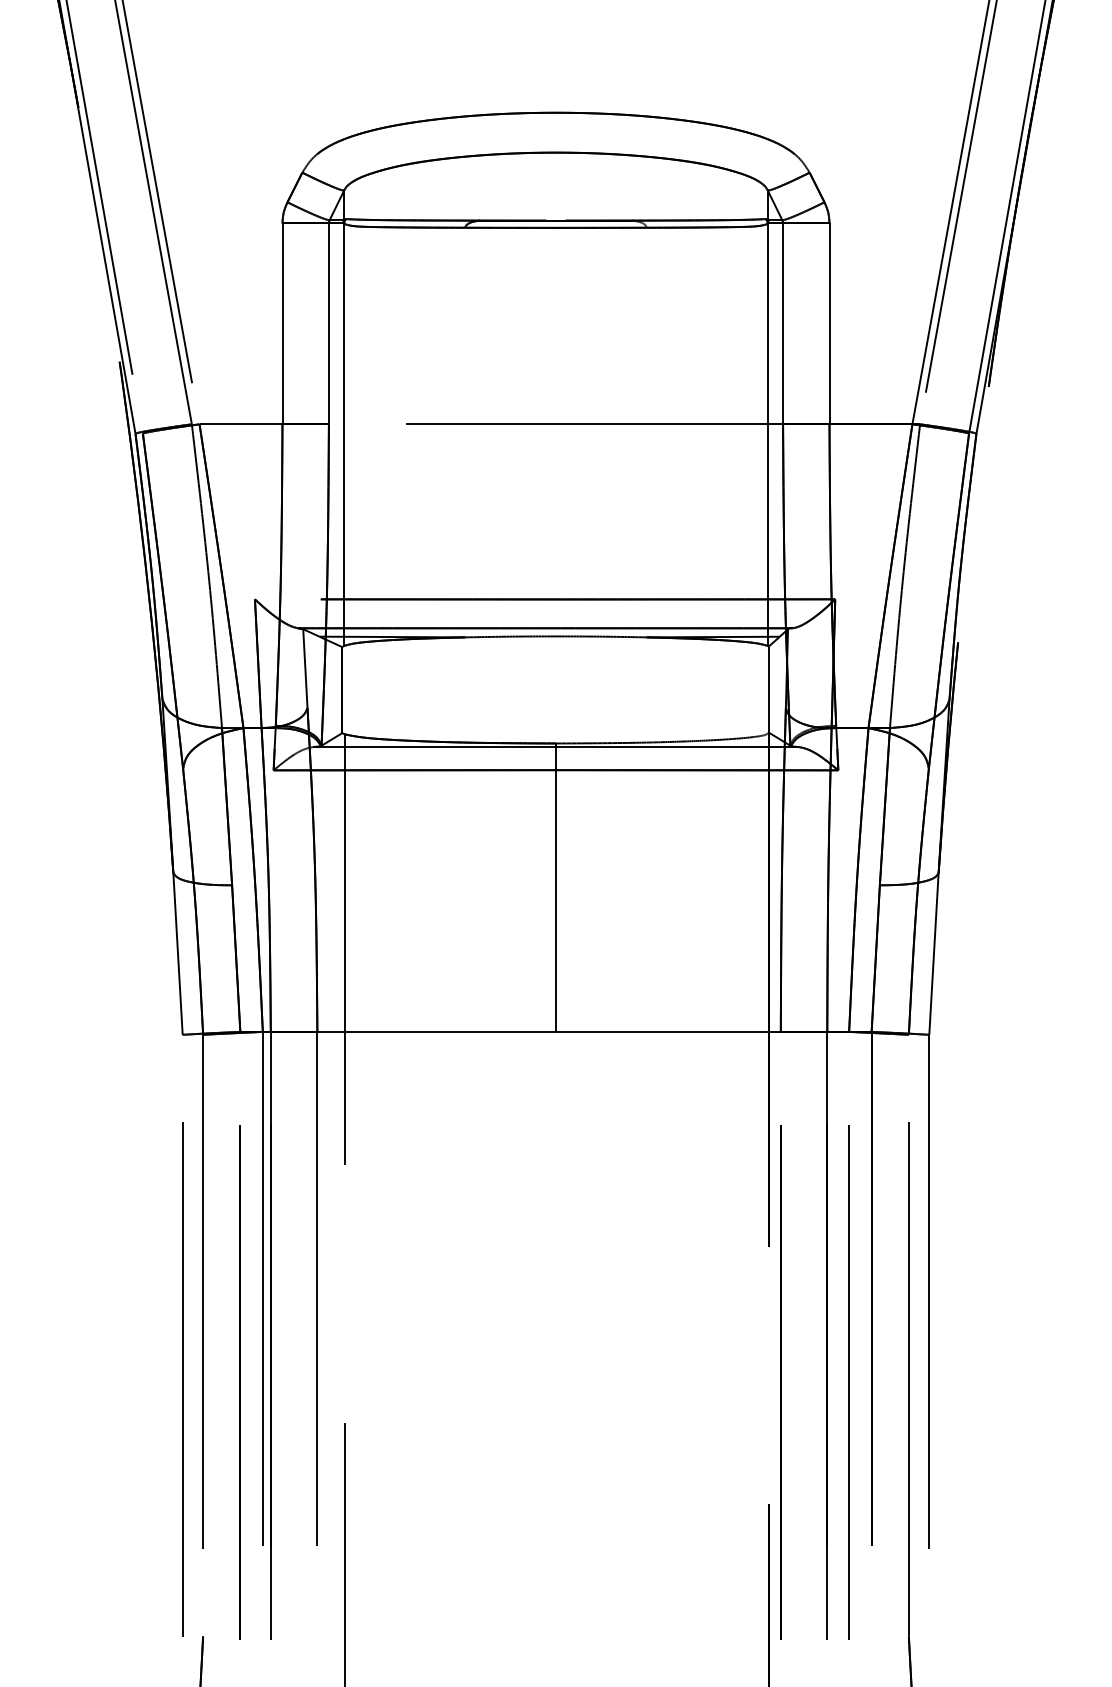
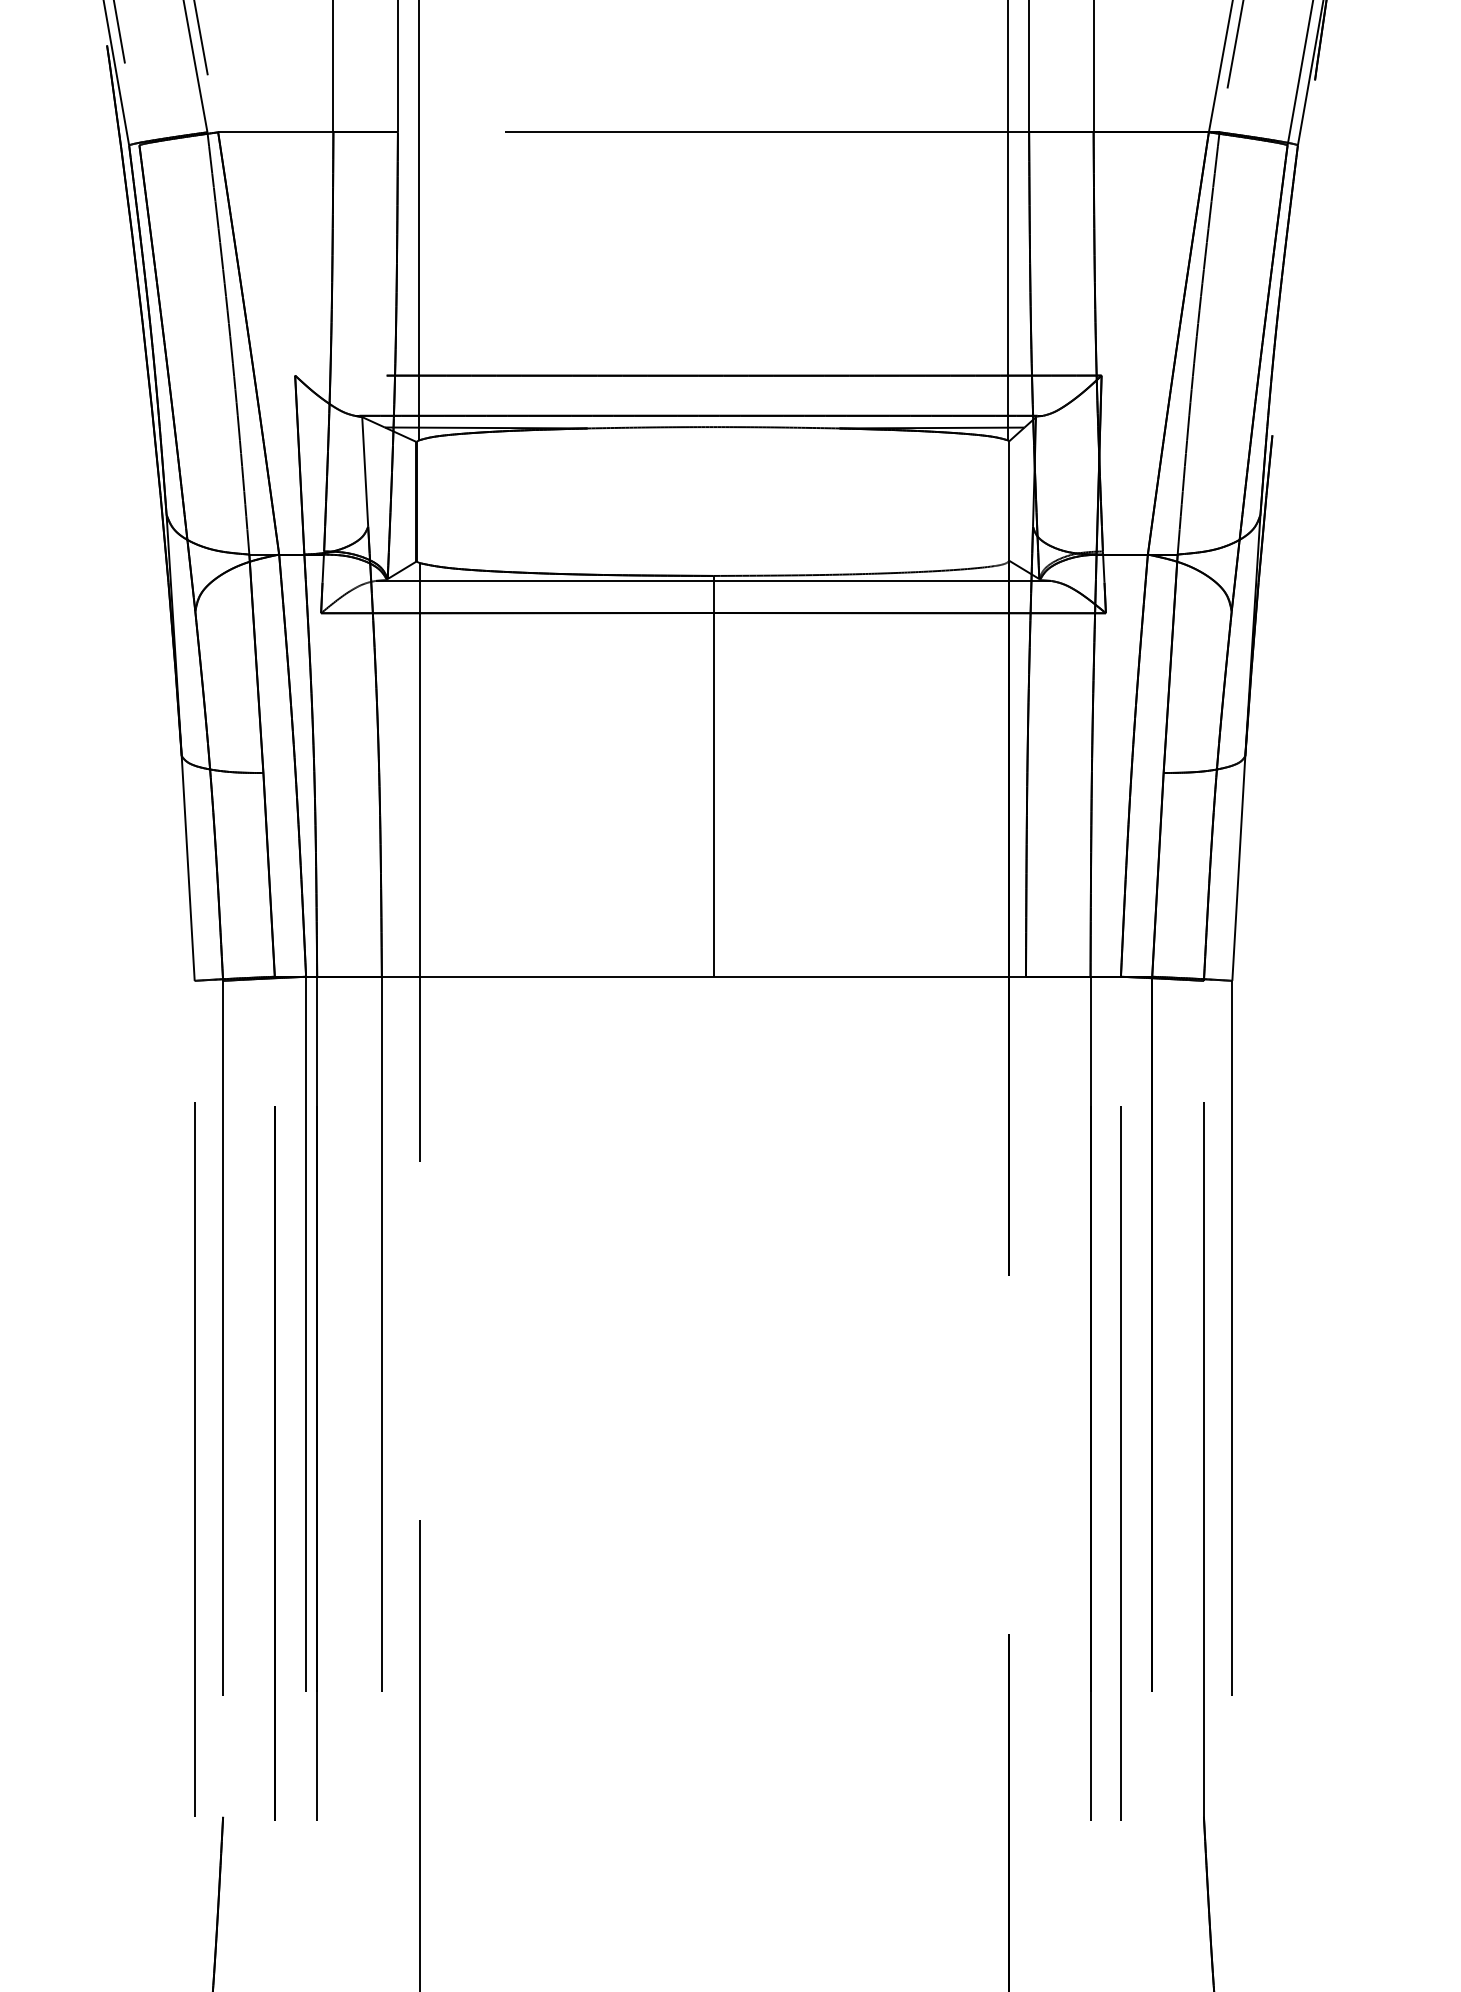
line: (780, 1382) -> (1025, 1464), removed

